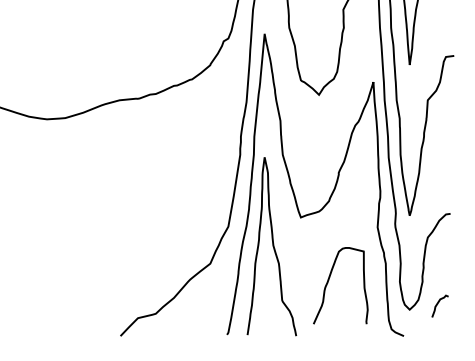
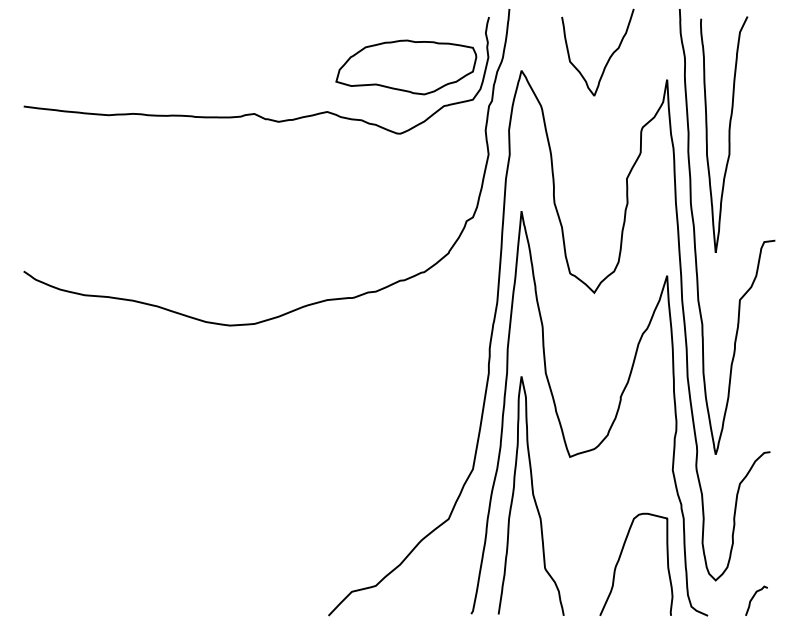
curve: (328, 281) -> (620, 558), moved
curve: (437, 304) -> (753, 598), moved

